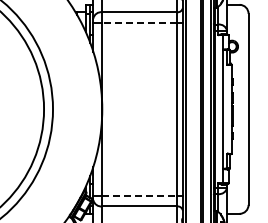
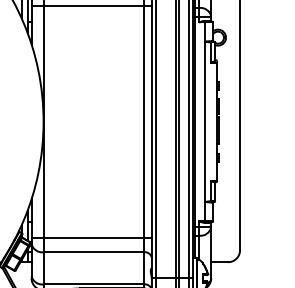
line: (139, 22) -> (93, 5), dashed -> solid
line: (140, 195) -> (94, 237), dashed -> solid

